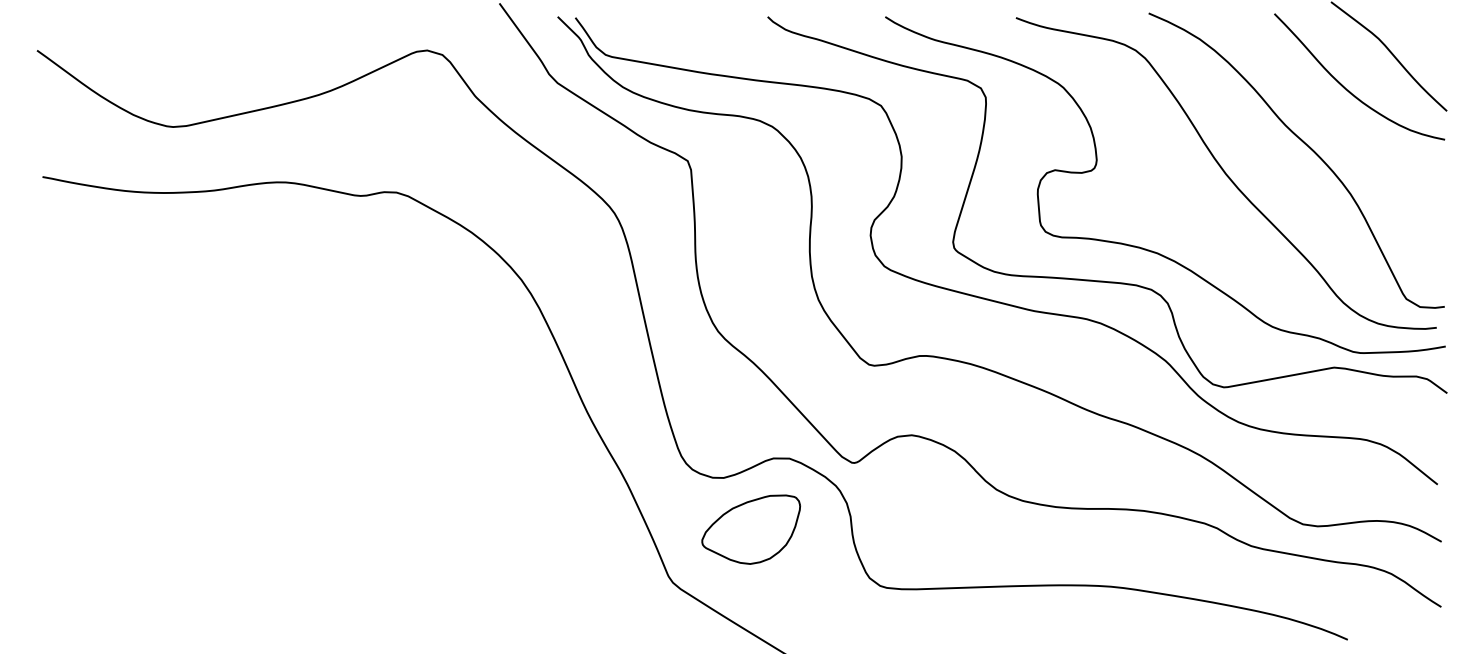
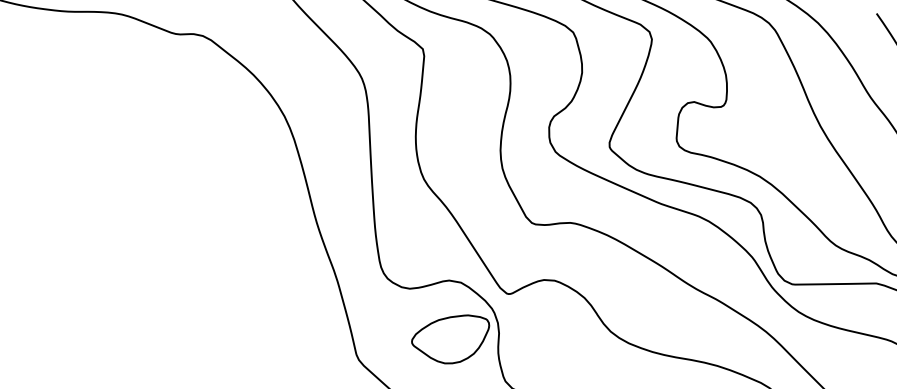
part: (750, 529) -> (449, 337), moved

